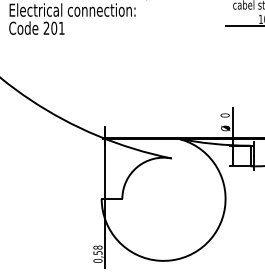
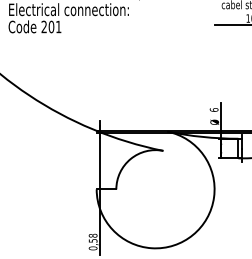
text: (224, 115) -> (213, 109), 0 -> 6

